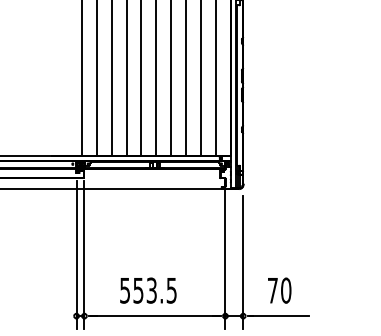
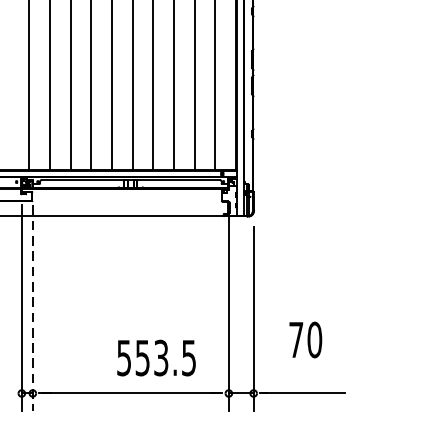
line: (84, 254) -> (32, 307), solid -> dashed
text: (148, 290) -> (156, 357), moved
text: (279, 290) -> (305, 339), moved

